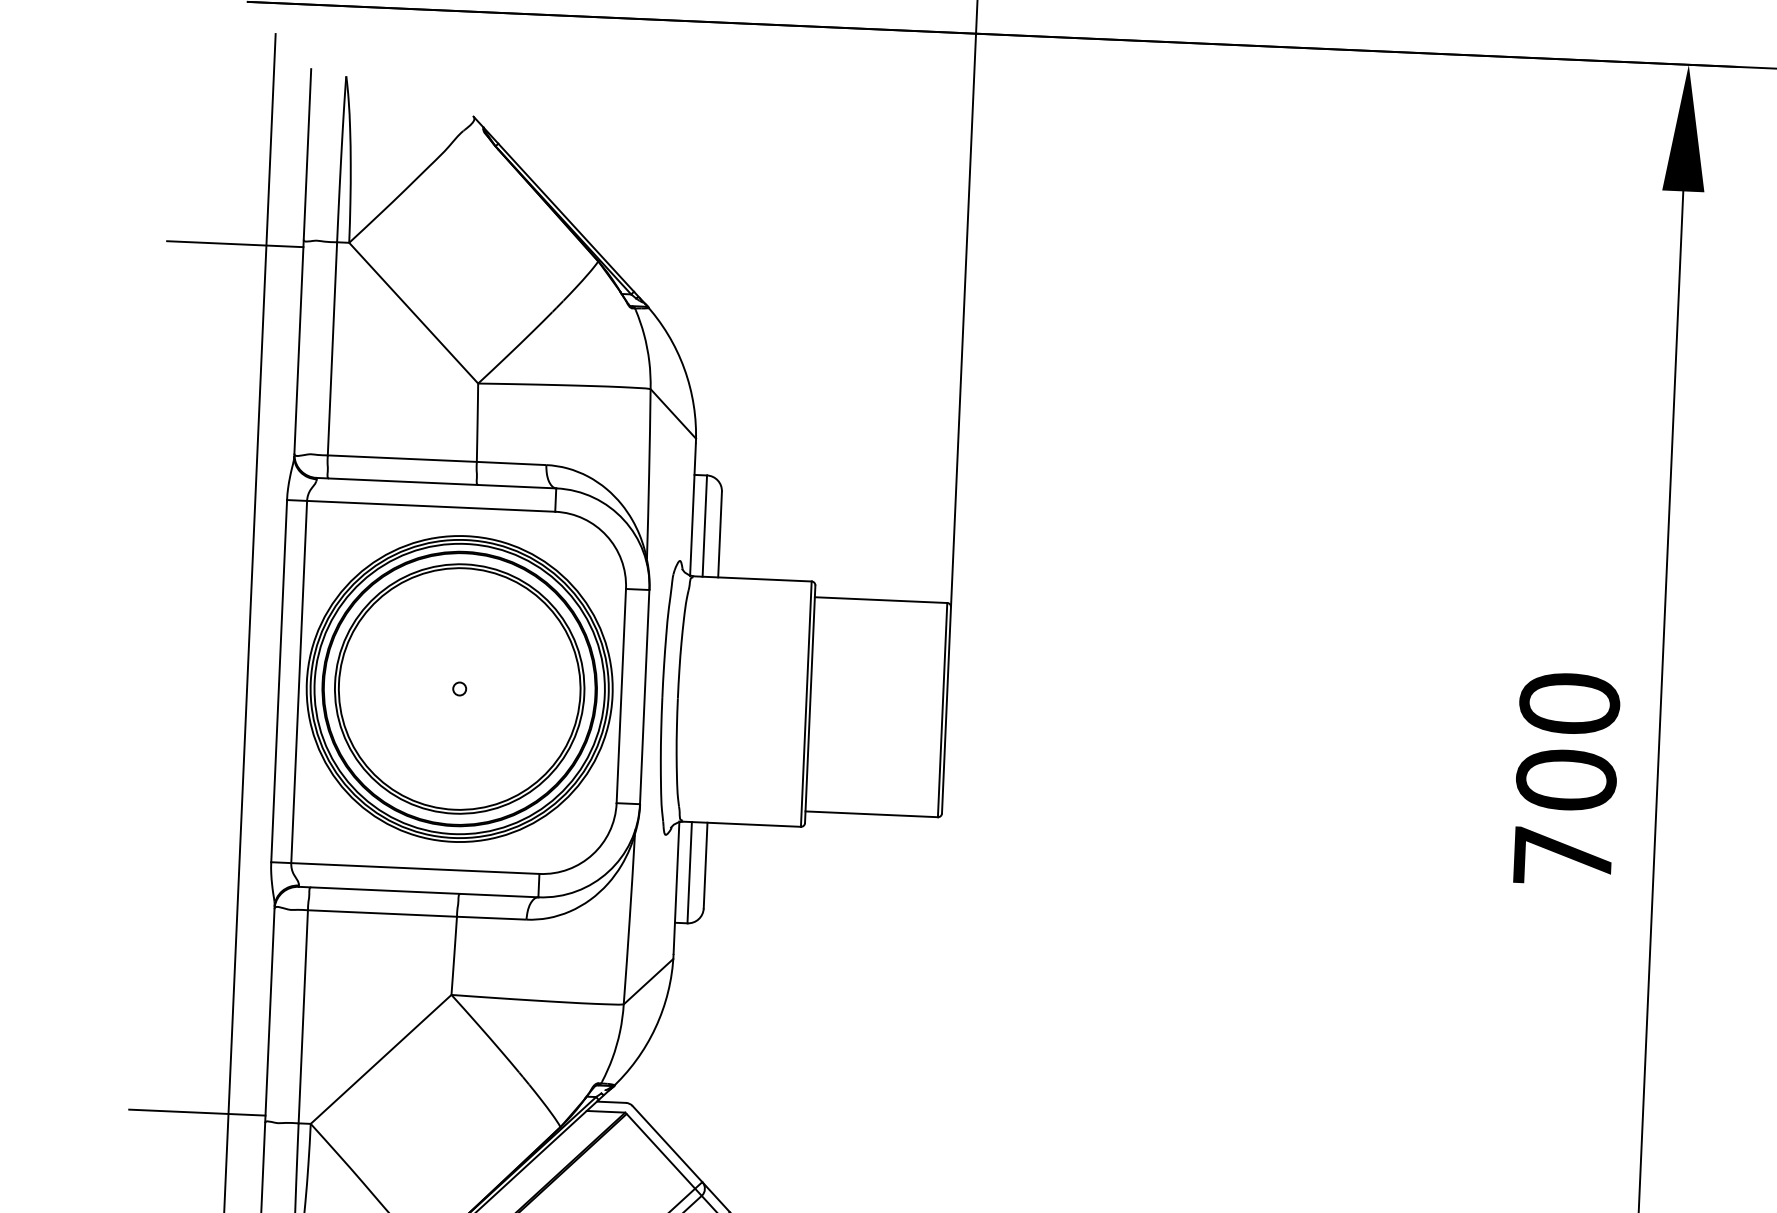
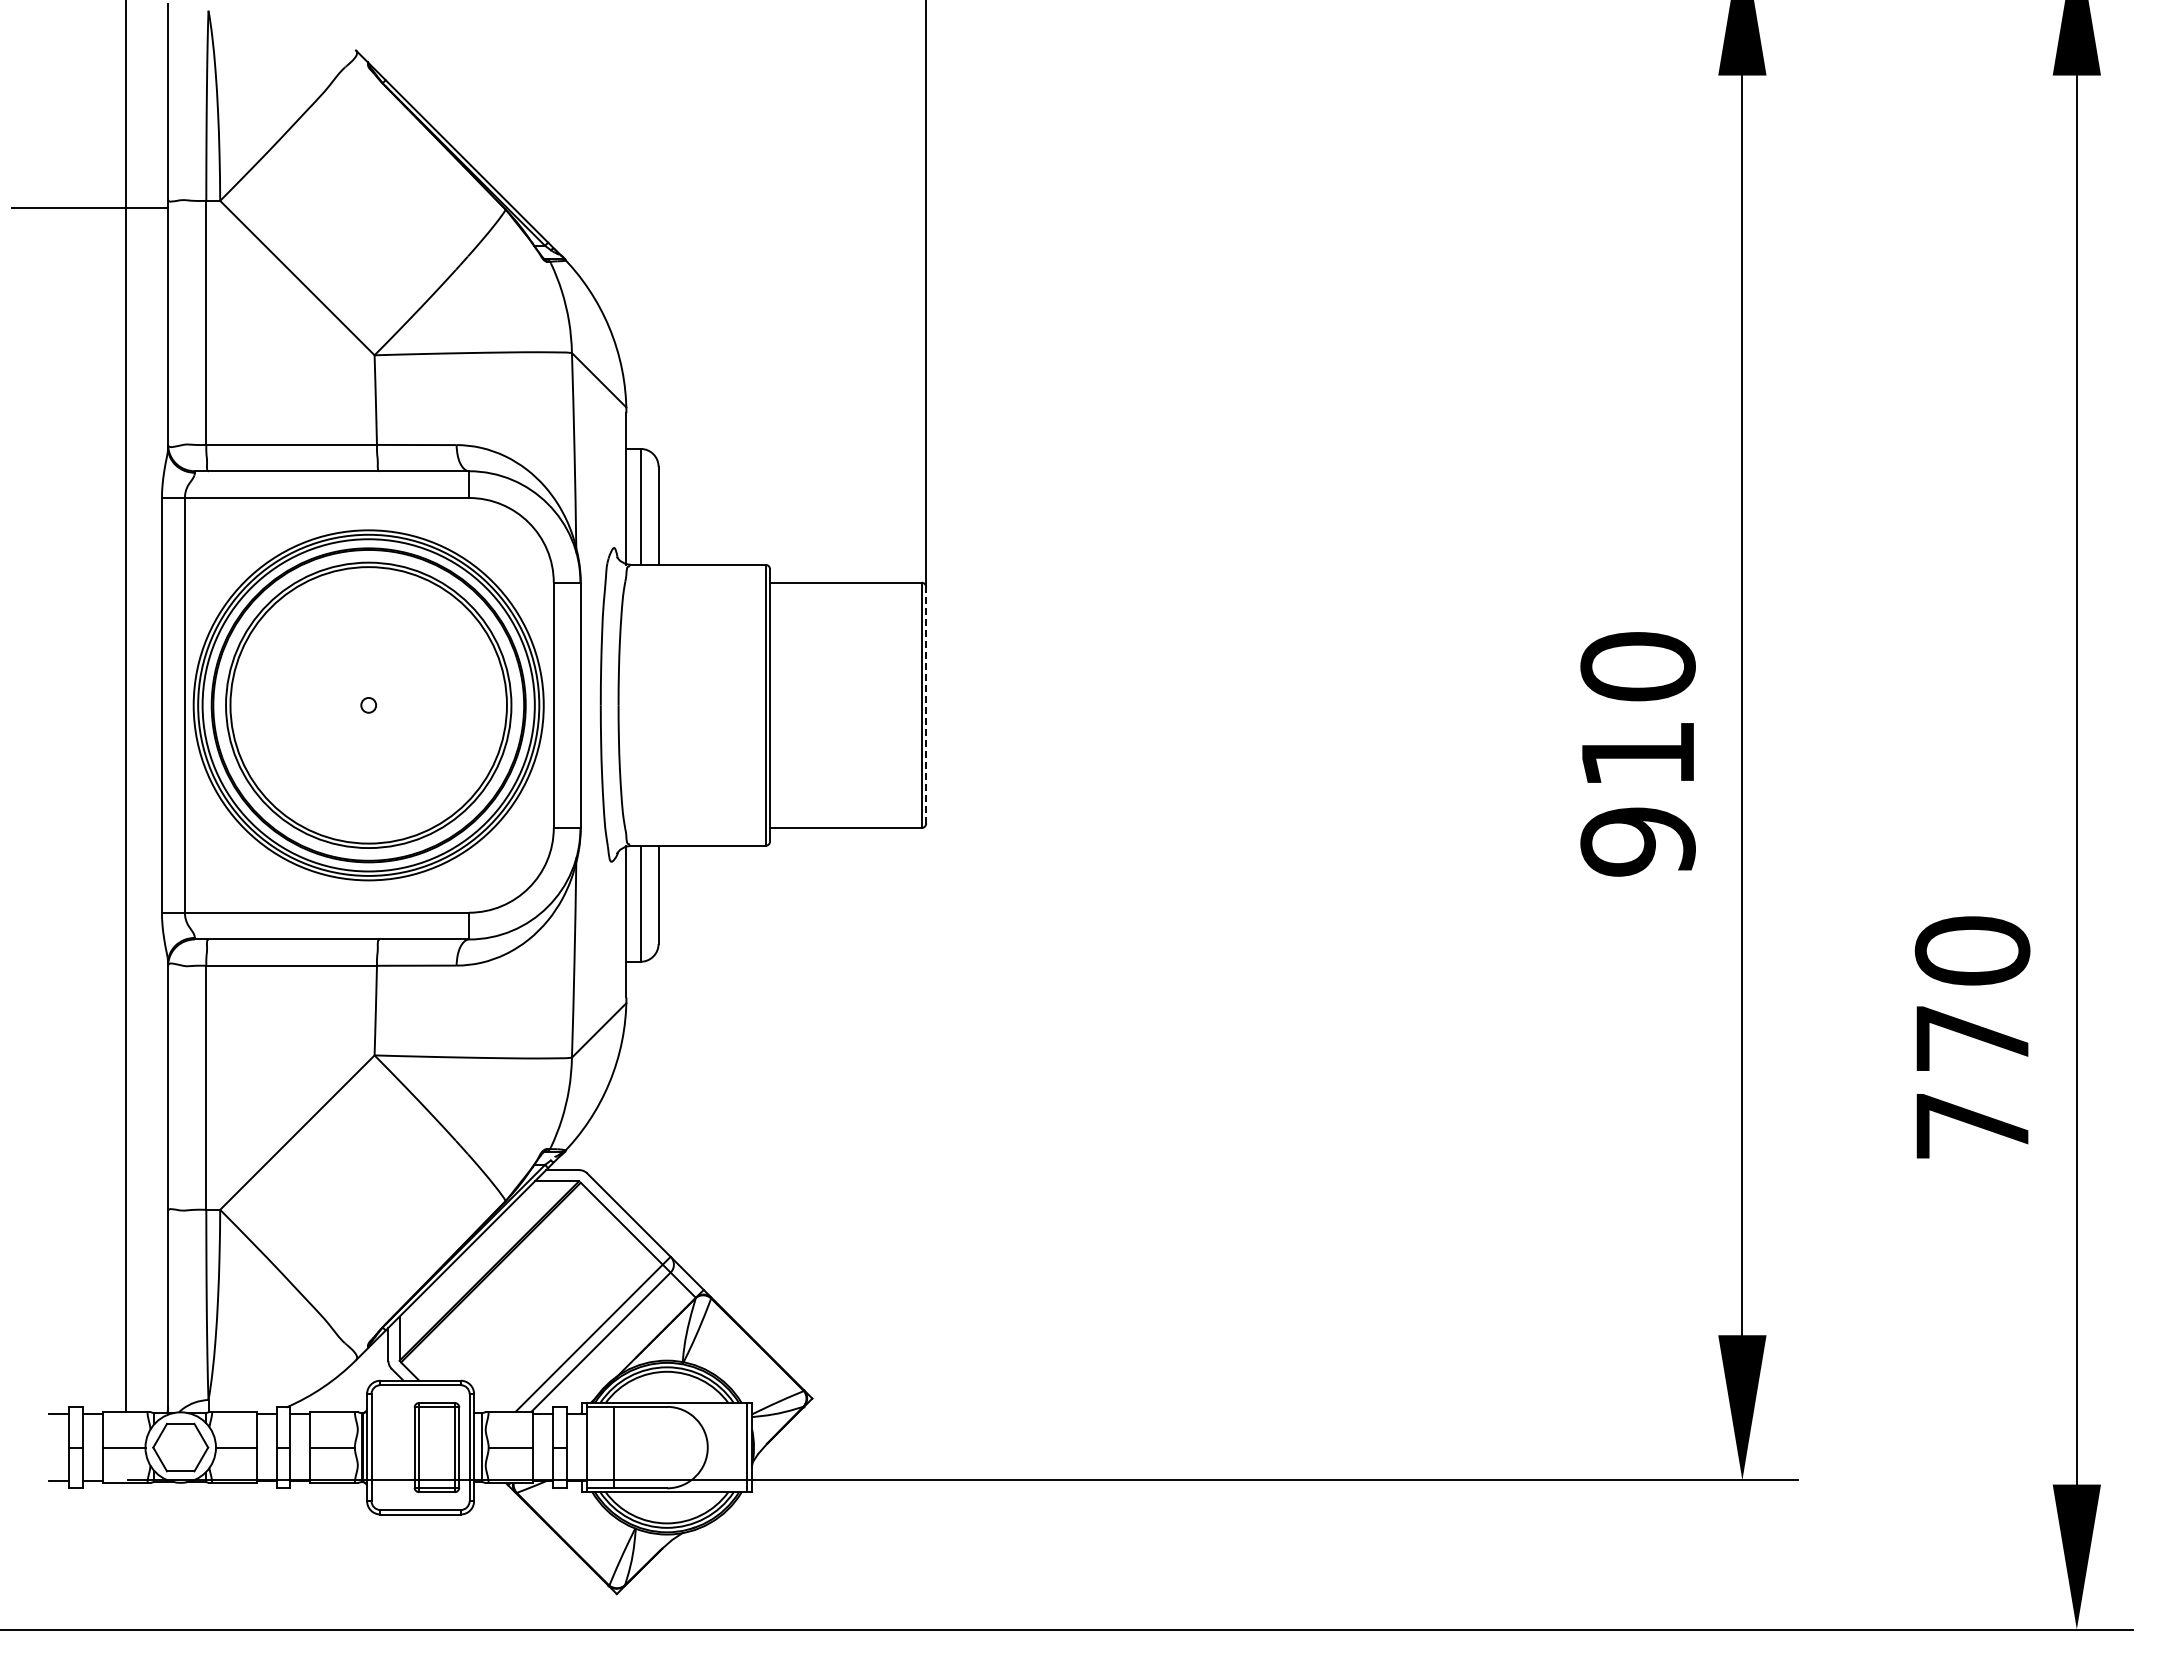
line: (946, 709) -> (926, 704), solid -> dashed
text: (1564, 817) -> (1637, 797), 700 -> 910
line: (196, 1112) -> (89, 1202), removed

